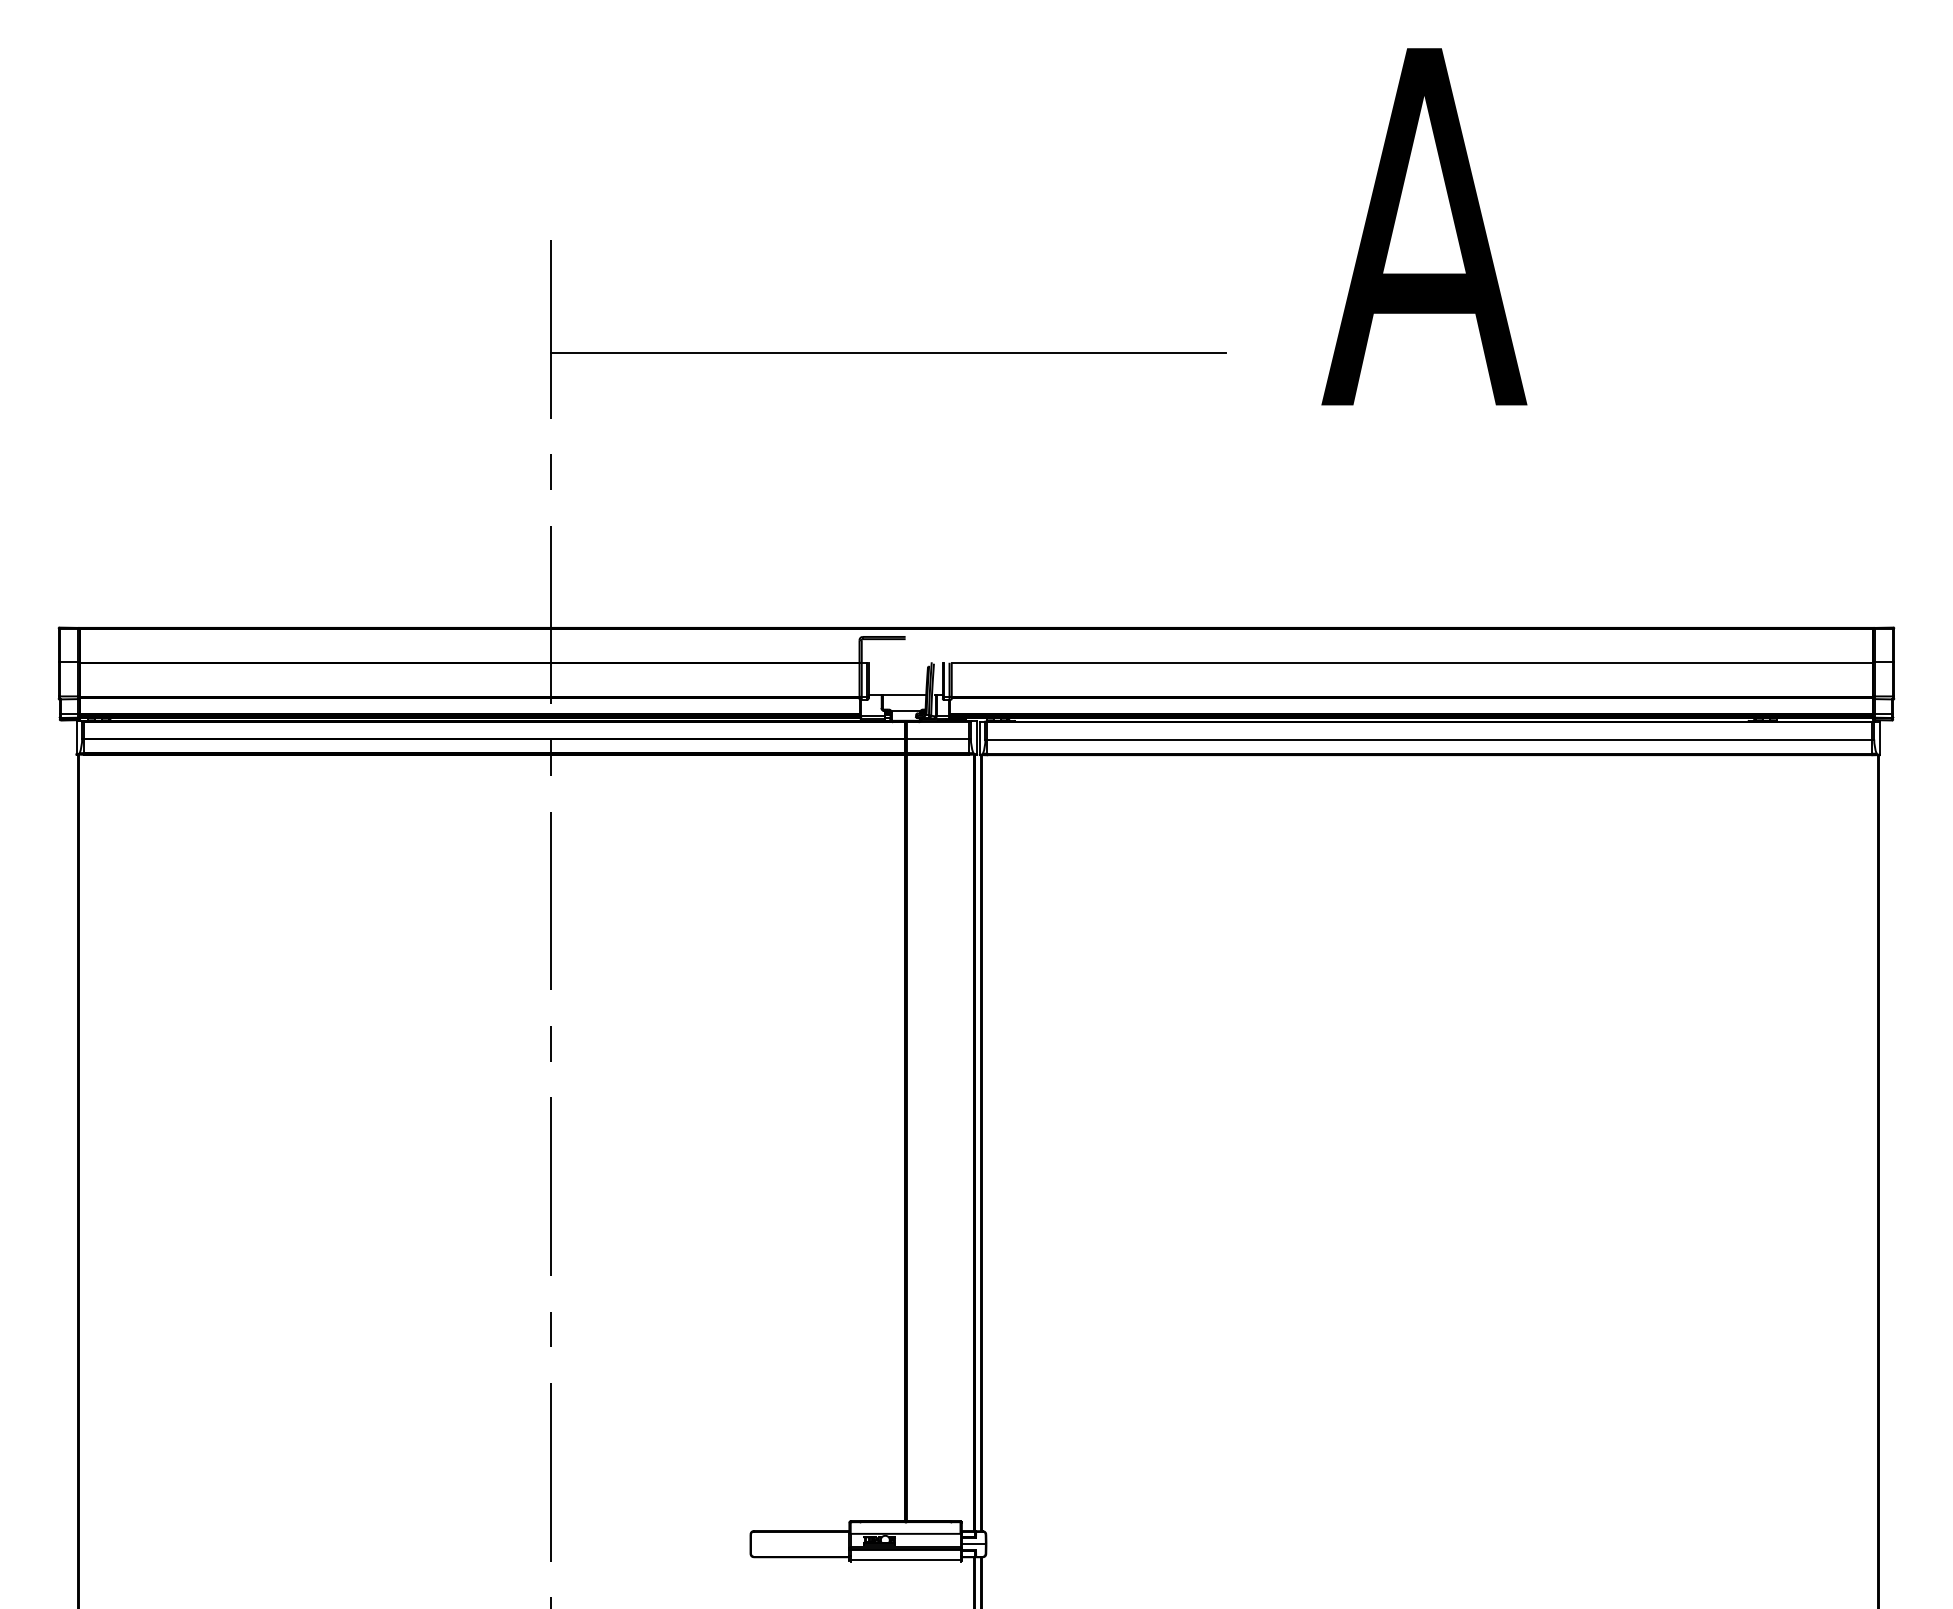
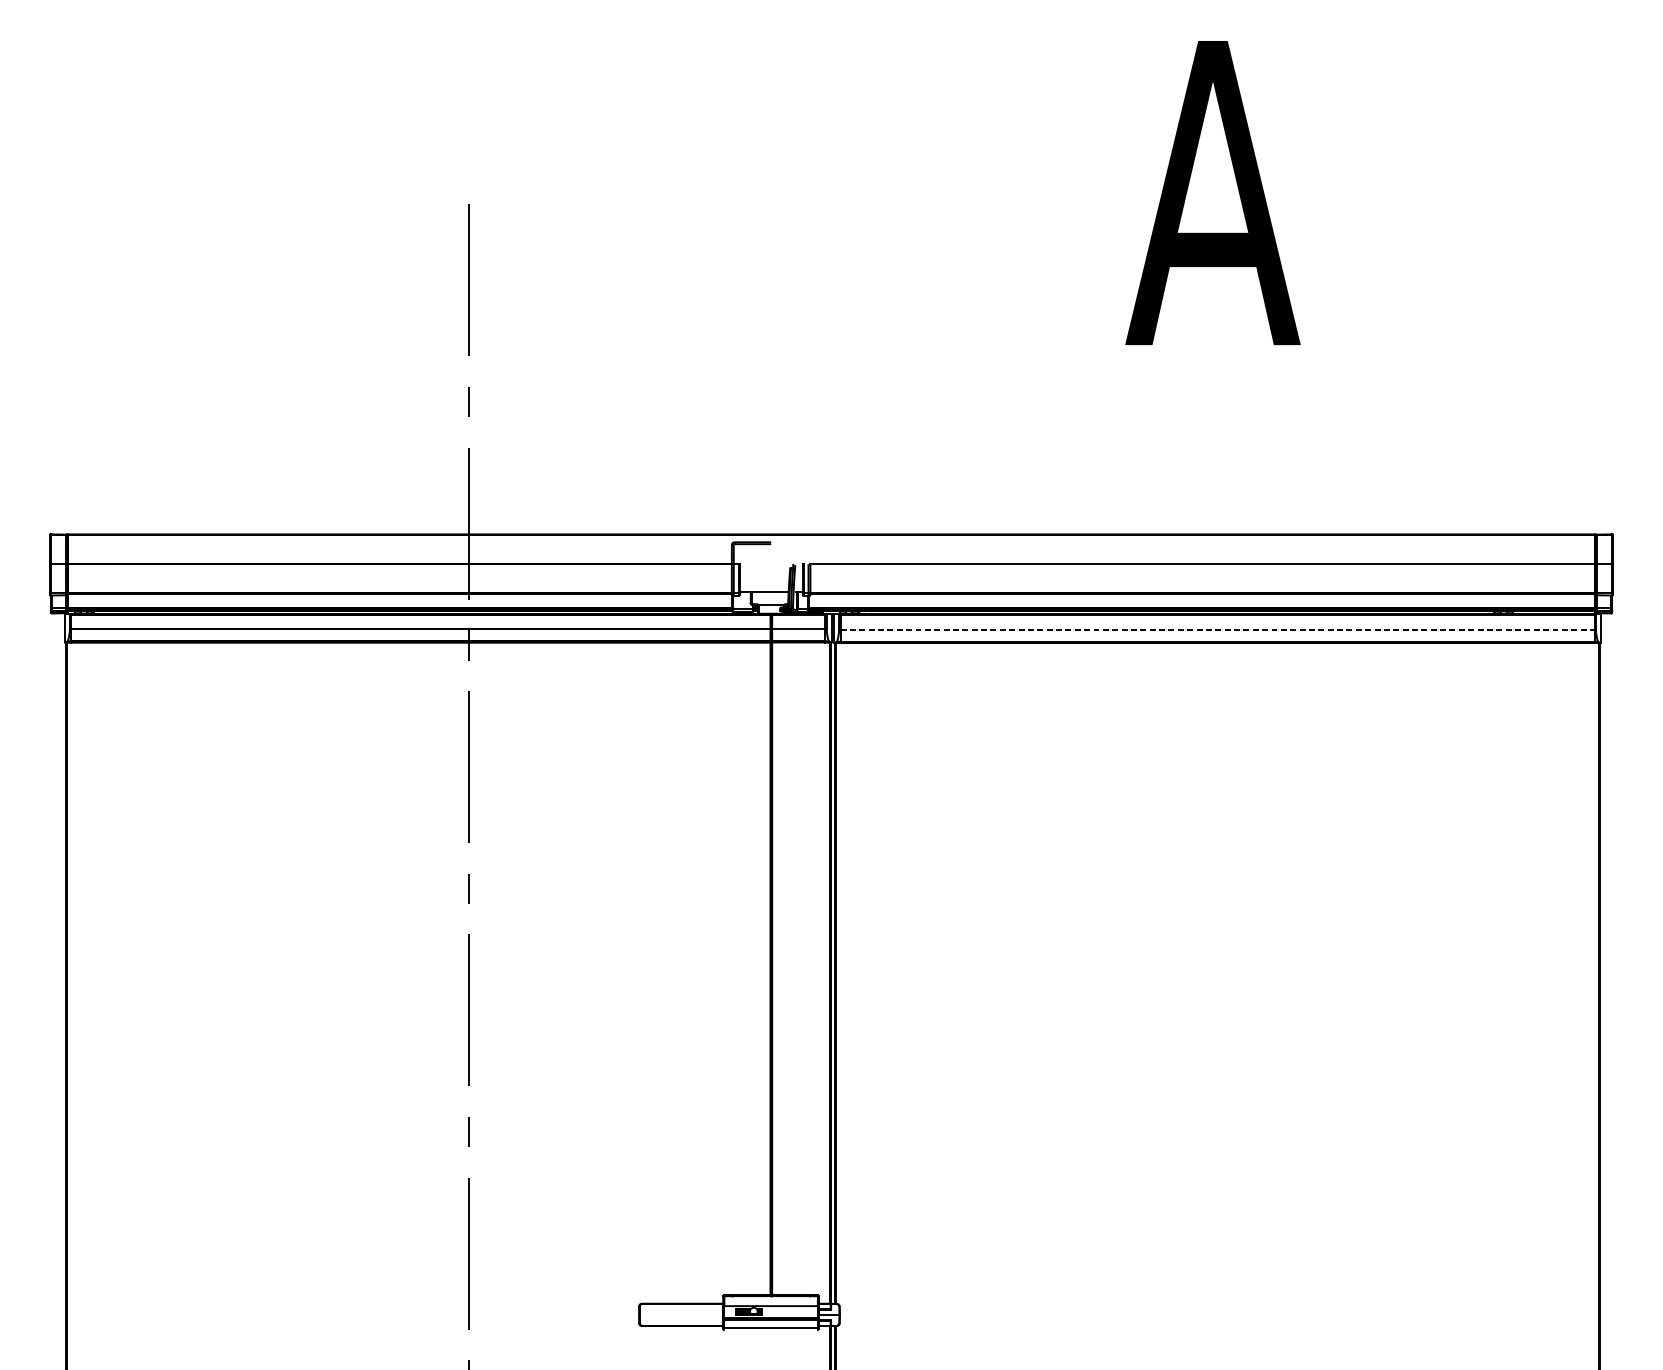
line: (887, 352) -> (755, 300), removed
line: (1429, 739) -> (1217, 629), solid -> dashed

